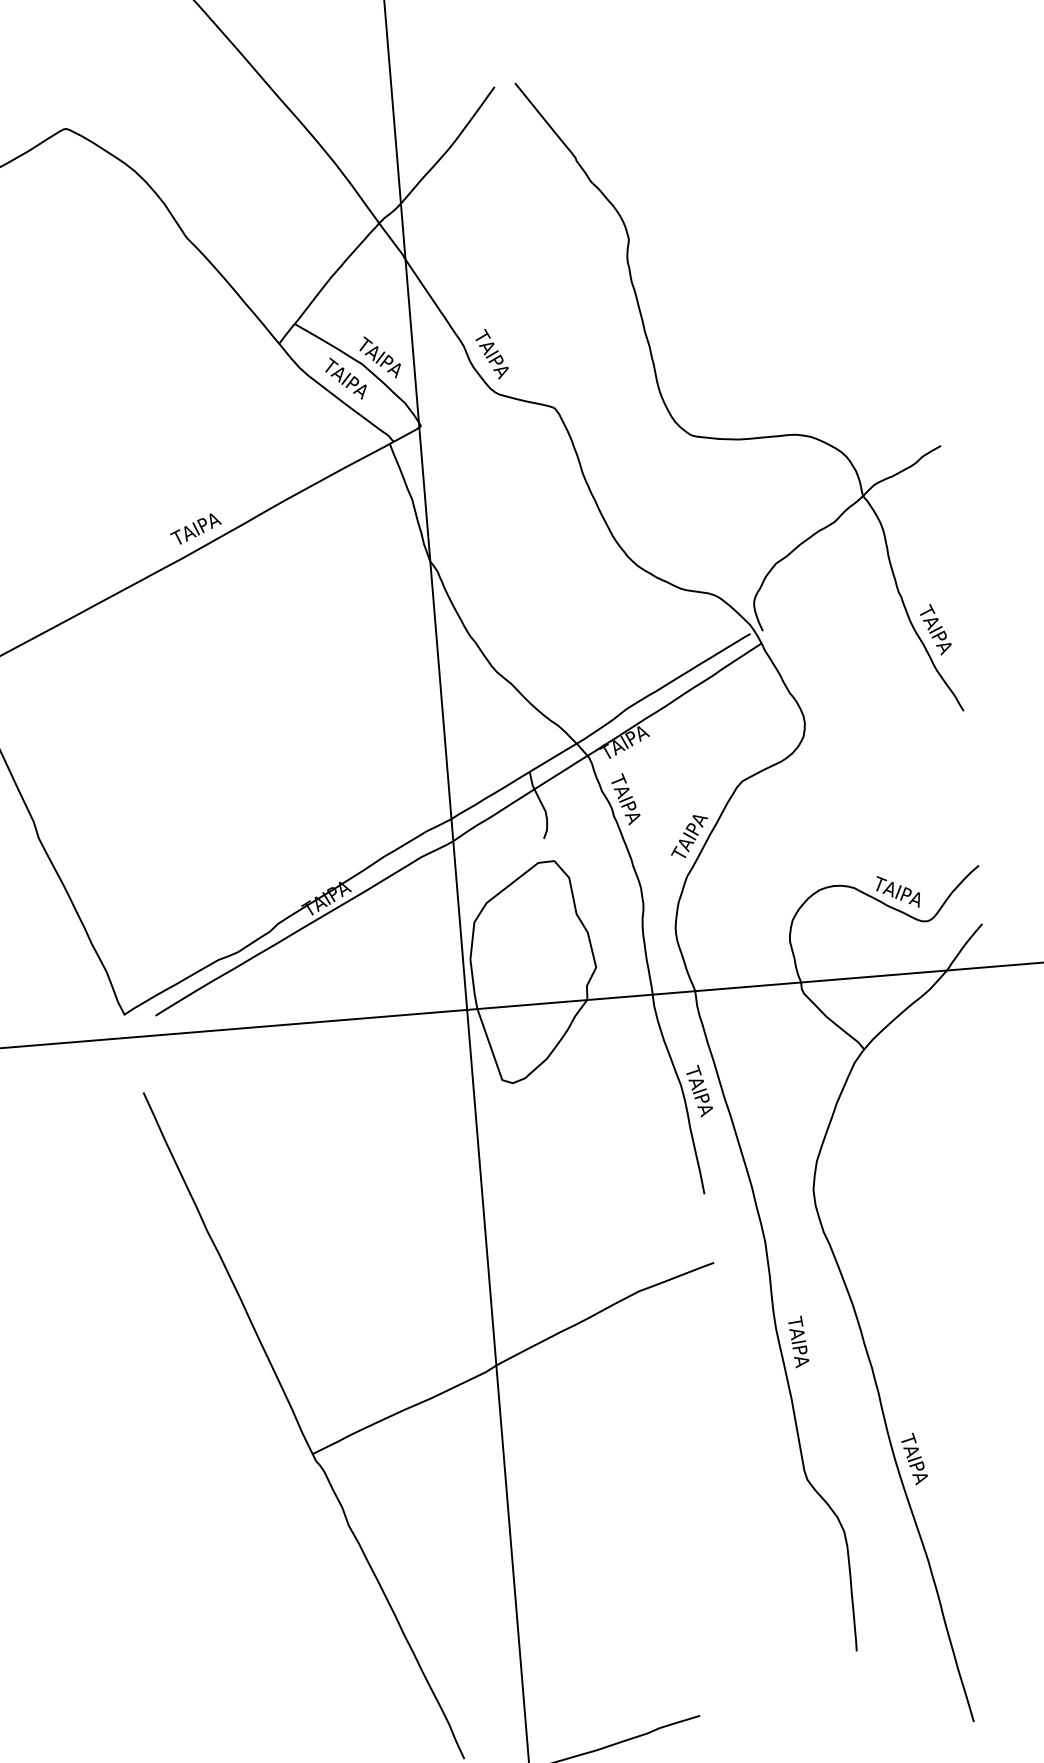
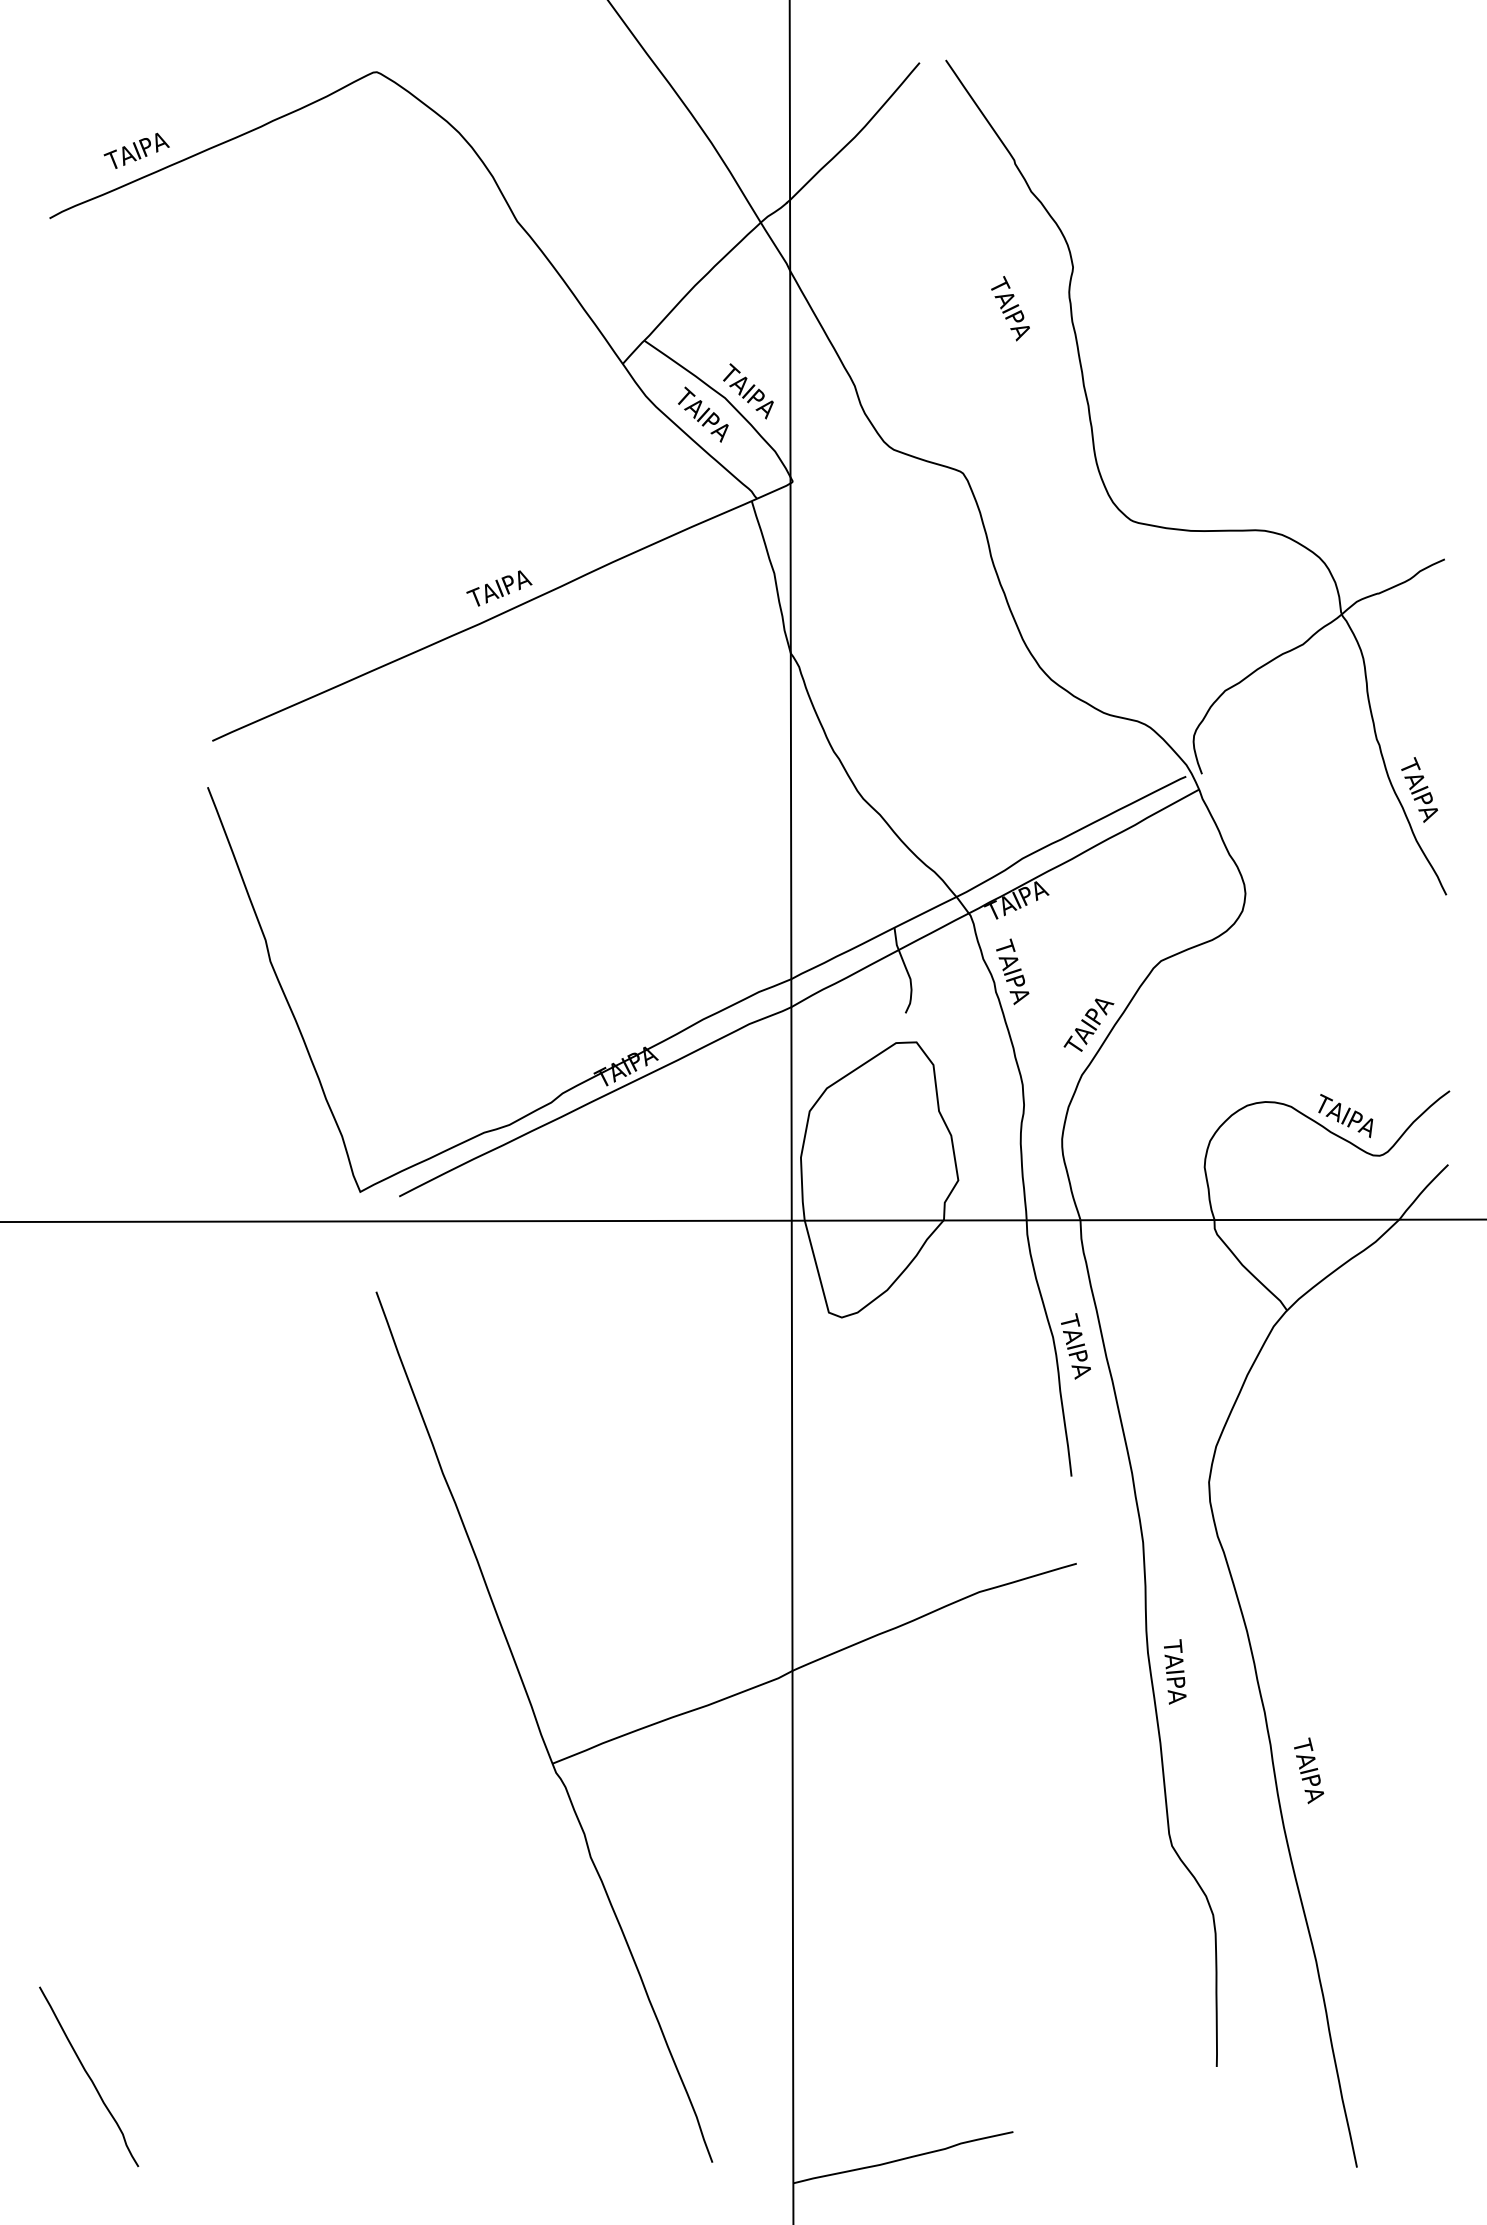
text: (492, 354) -> (1010, 308), moved
text: (914, 1458) -> (1309, 1770), moved

